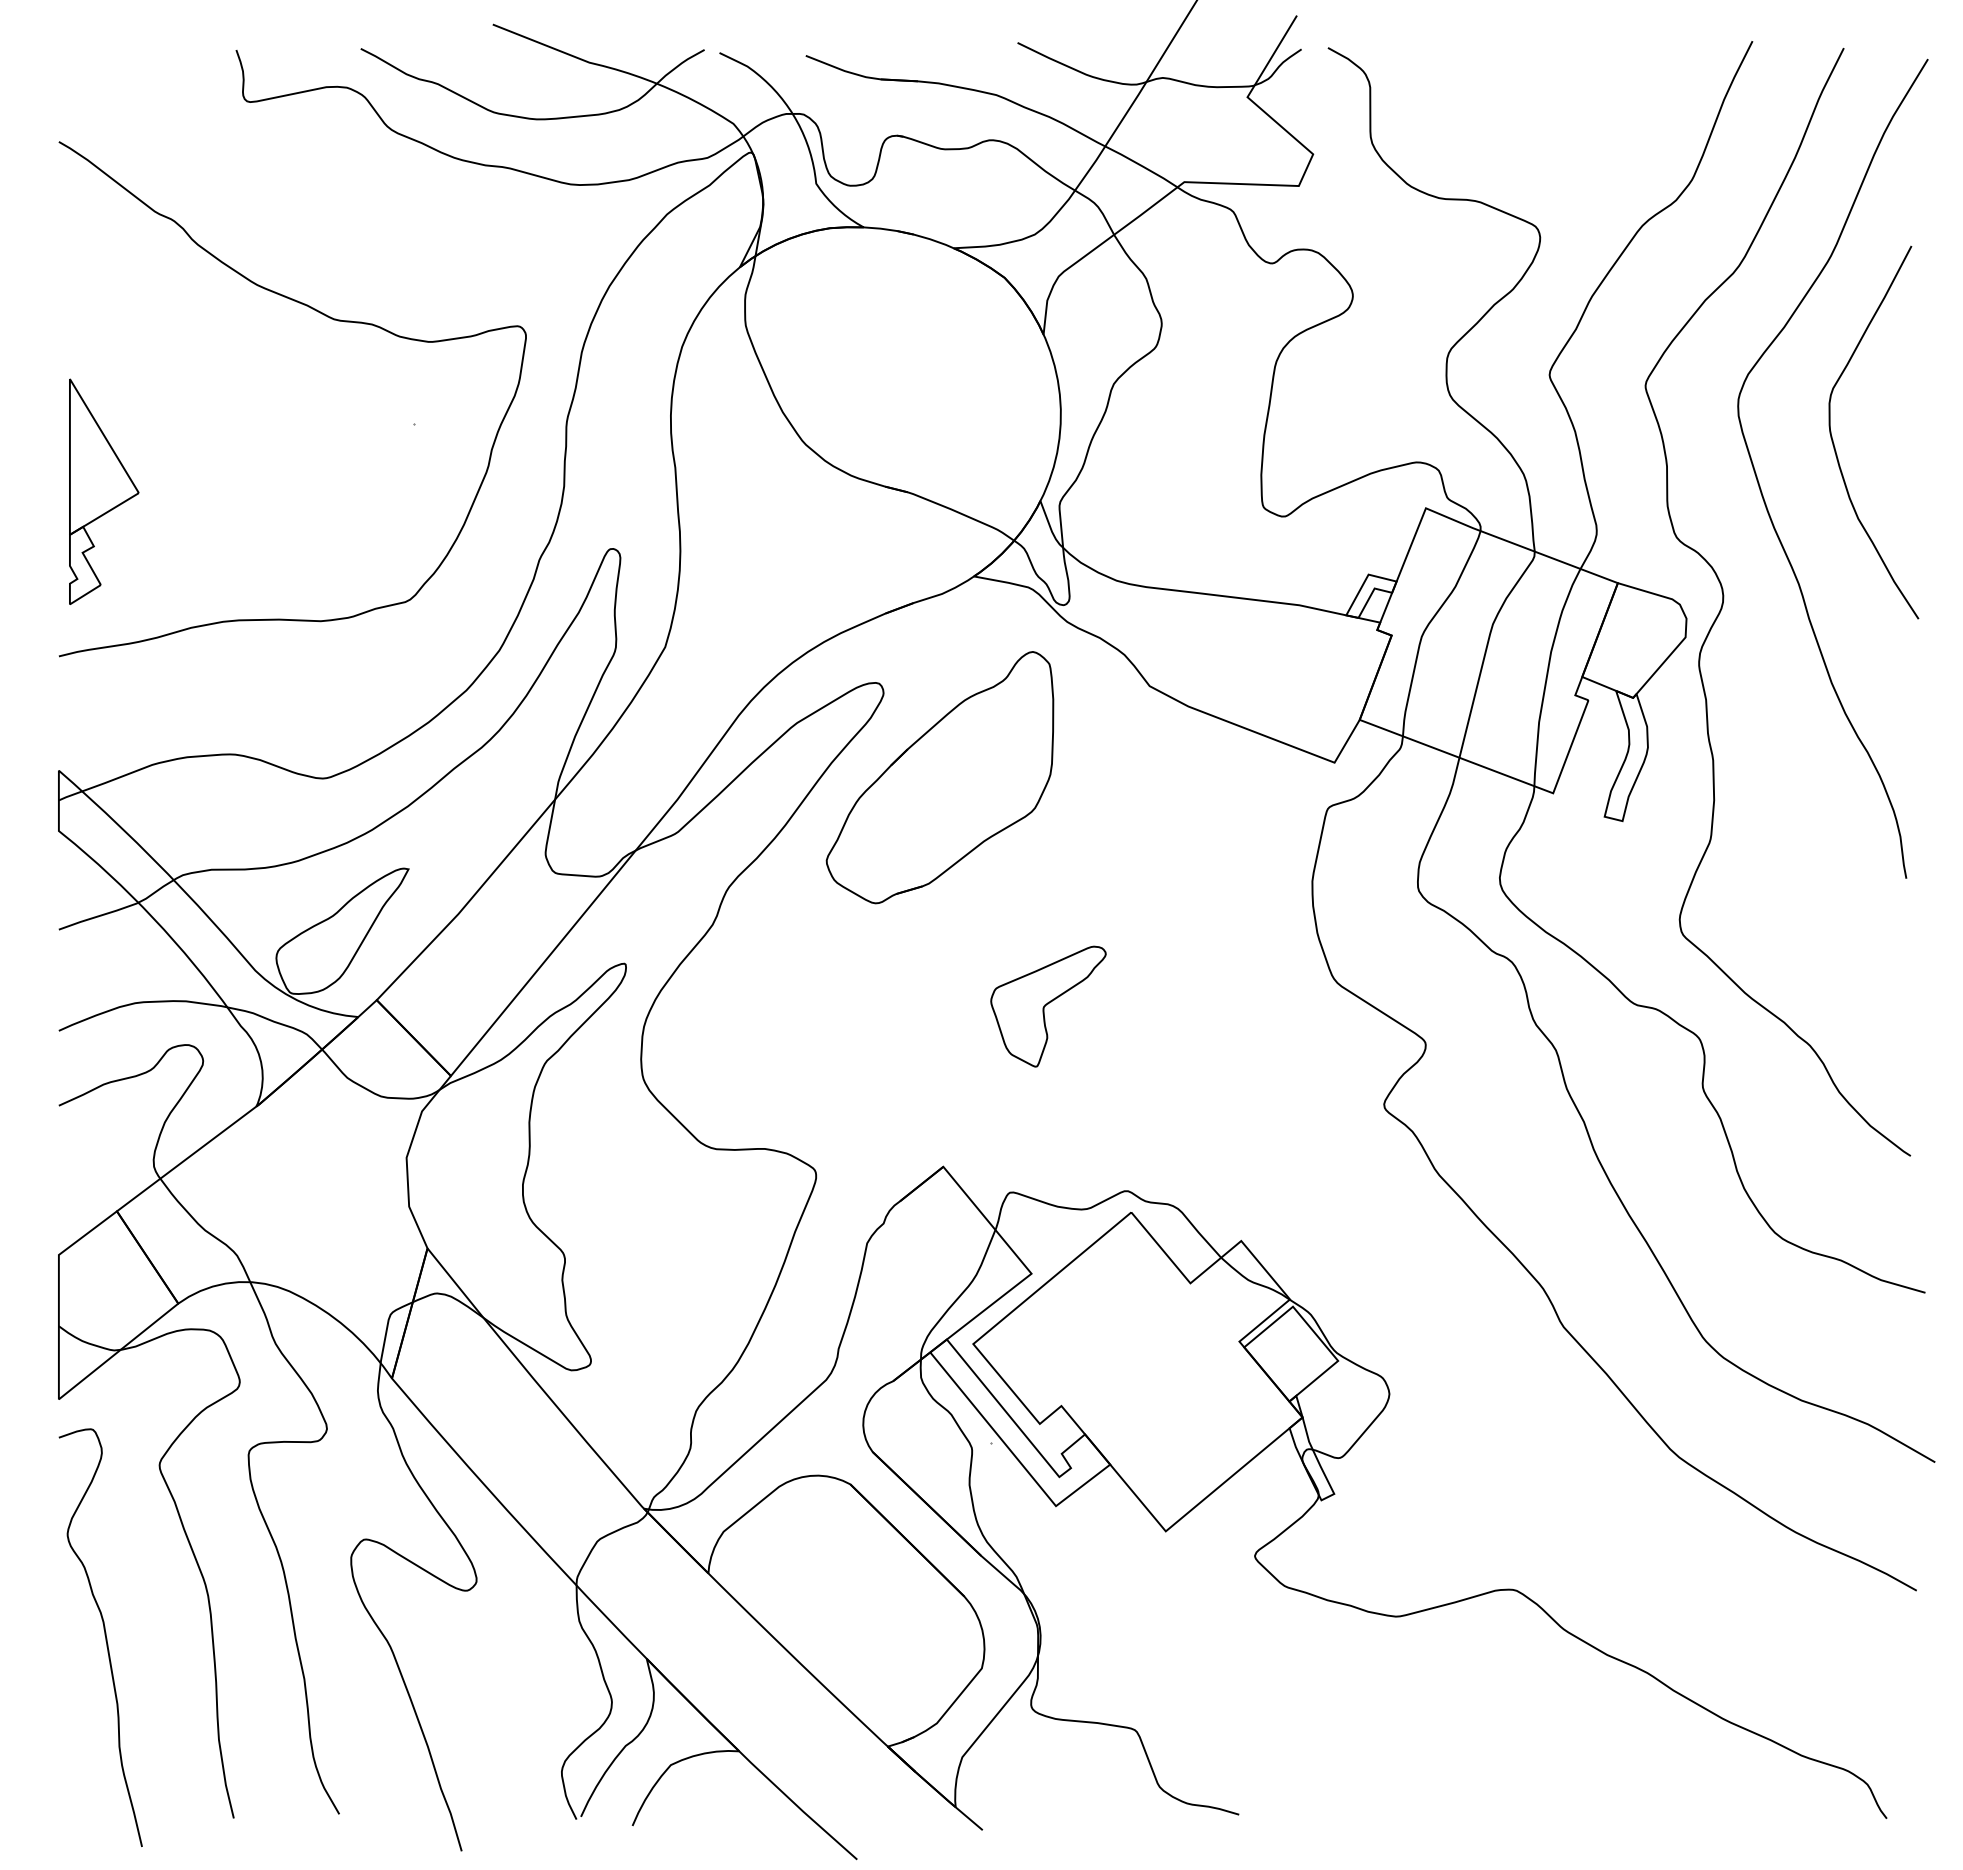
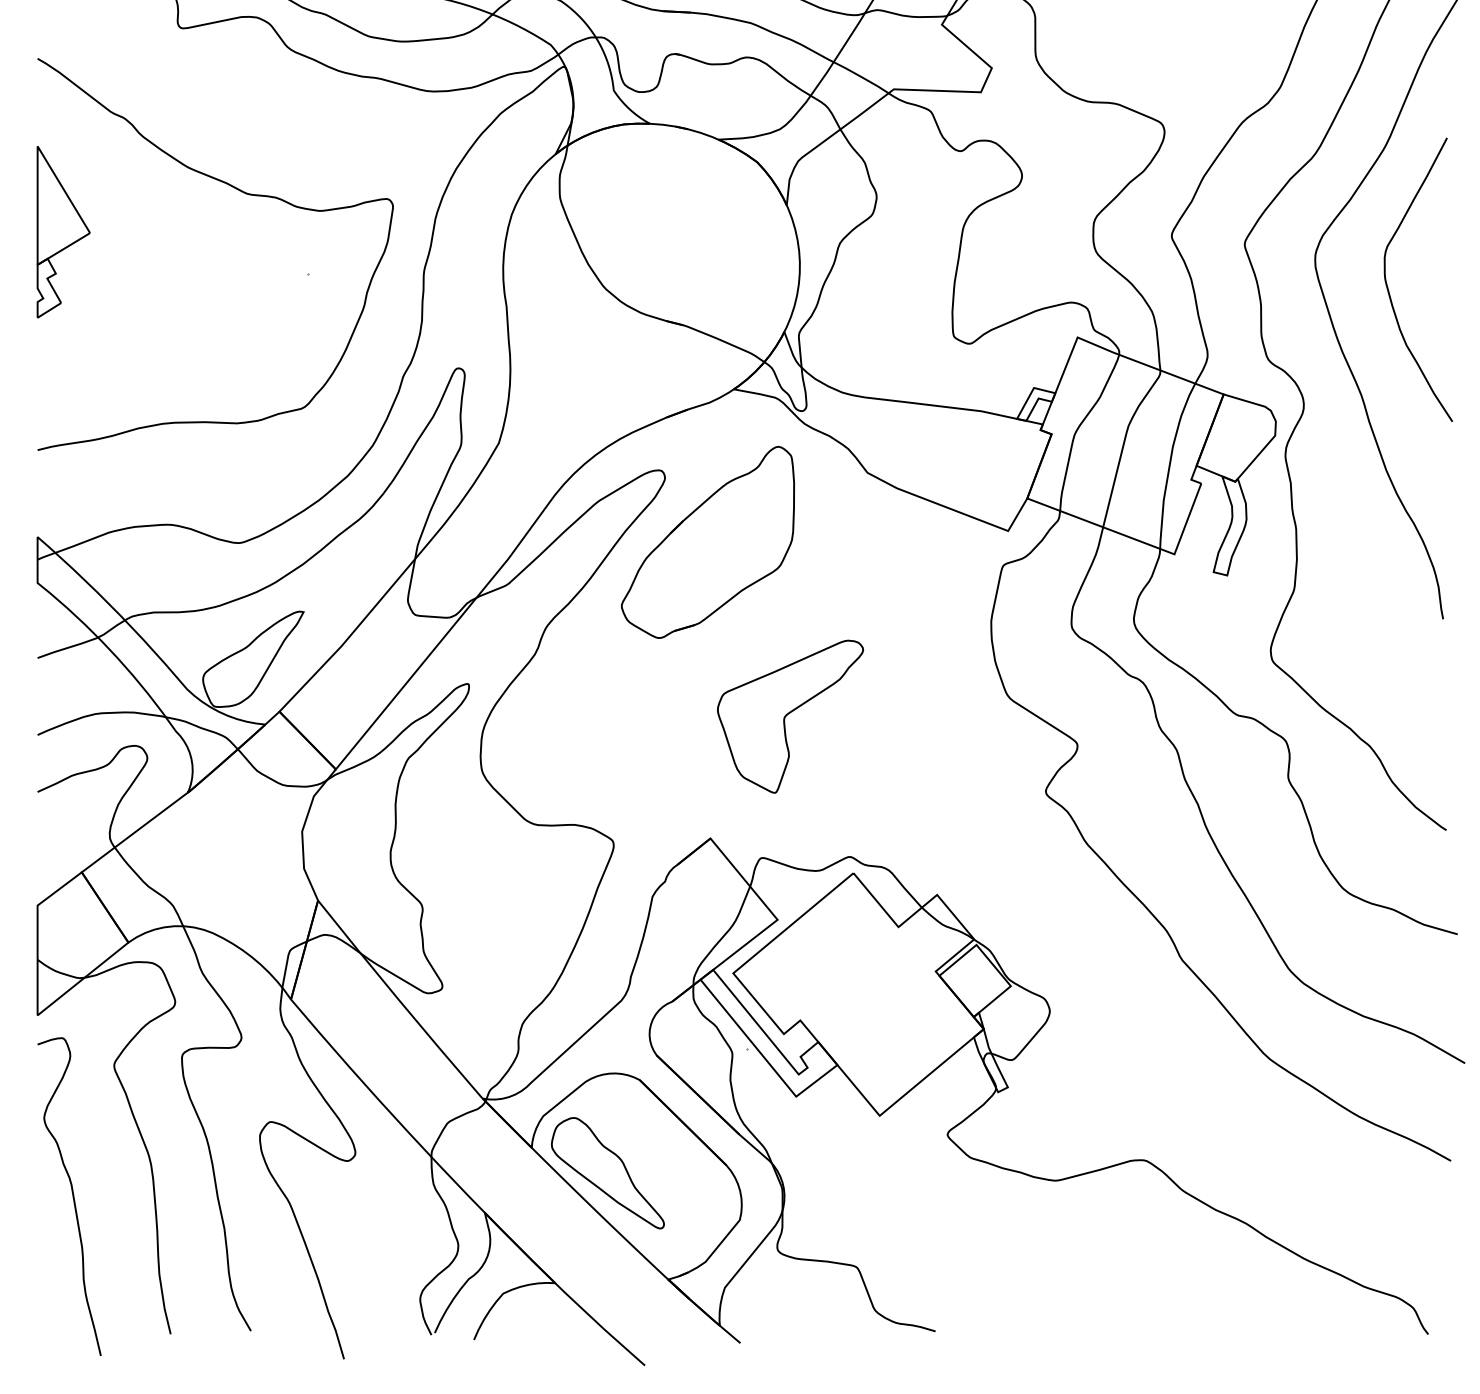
part: (104, 491) -> (63, 231), moved
part: (1048, 1006) -> (790, 716), size x1.67
part: (808, 1606) -> (607, 1173), added

